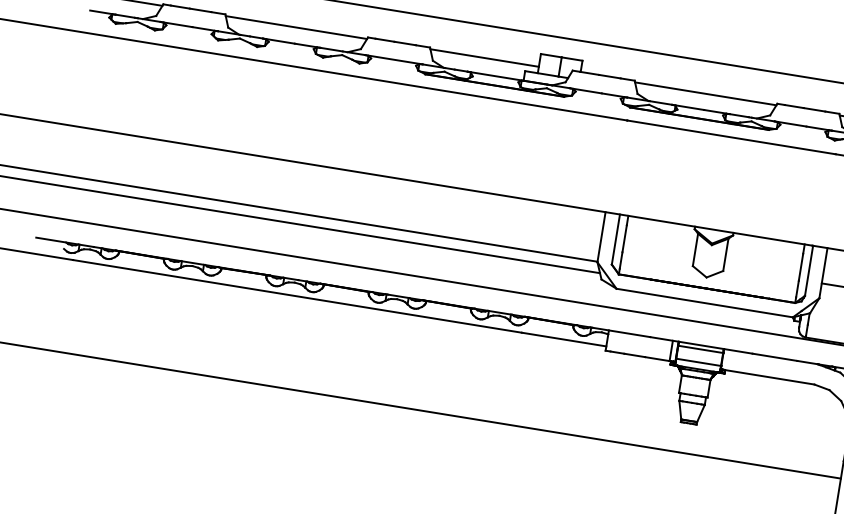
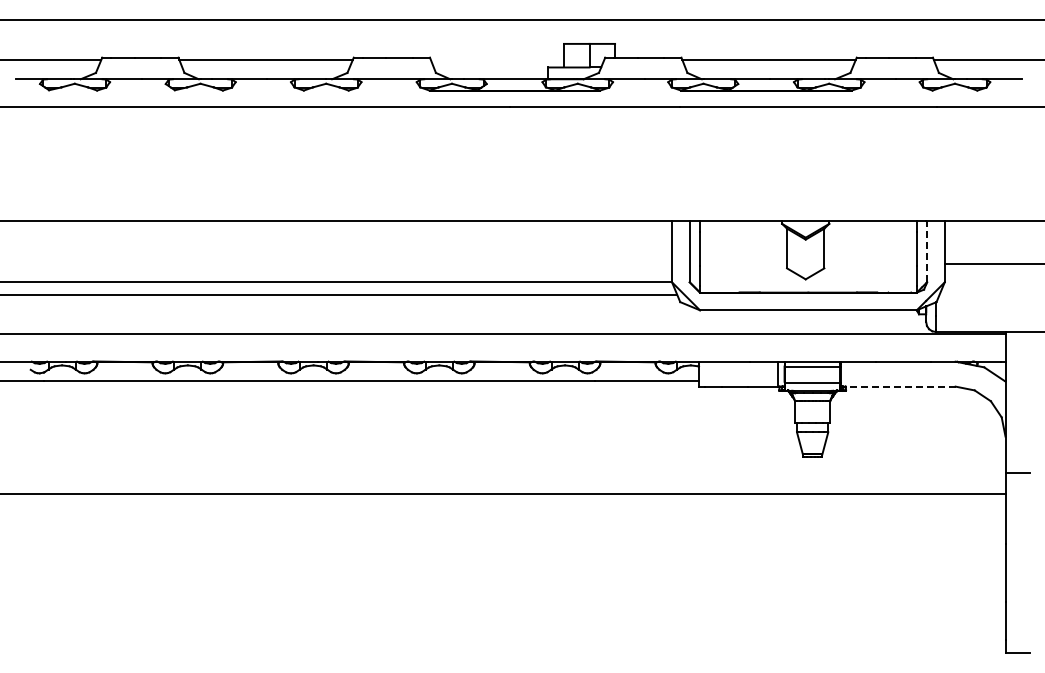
line: (484, 57) -> (497, 59), removed
line: (809, 270) -> (927, 251), solid -> dashed
line: (768, 376) -> (898, 386), solid -> dashed

